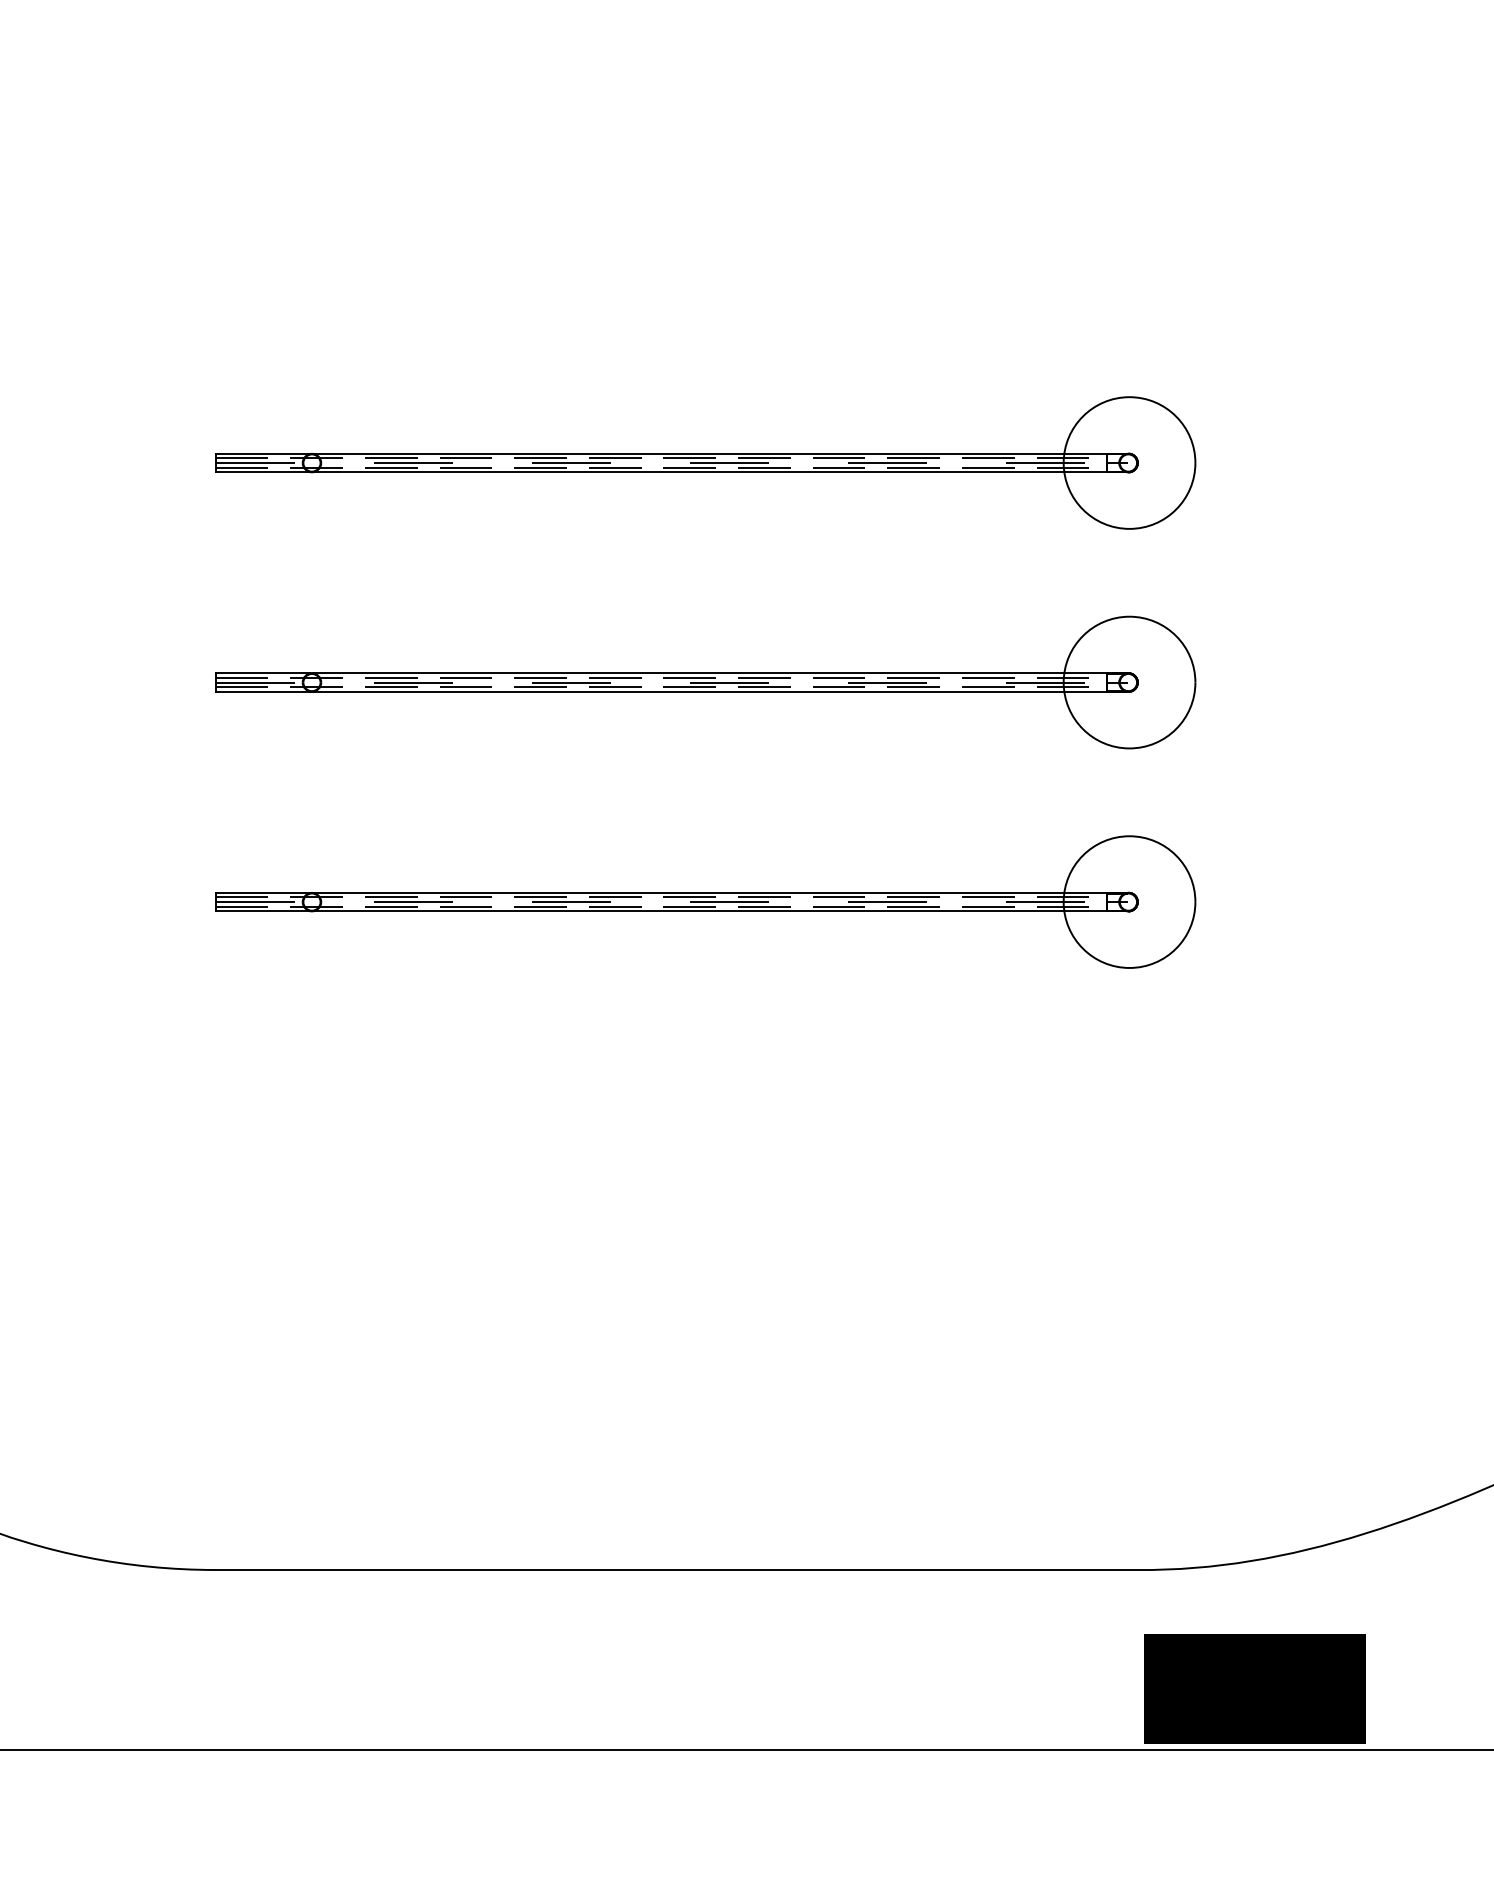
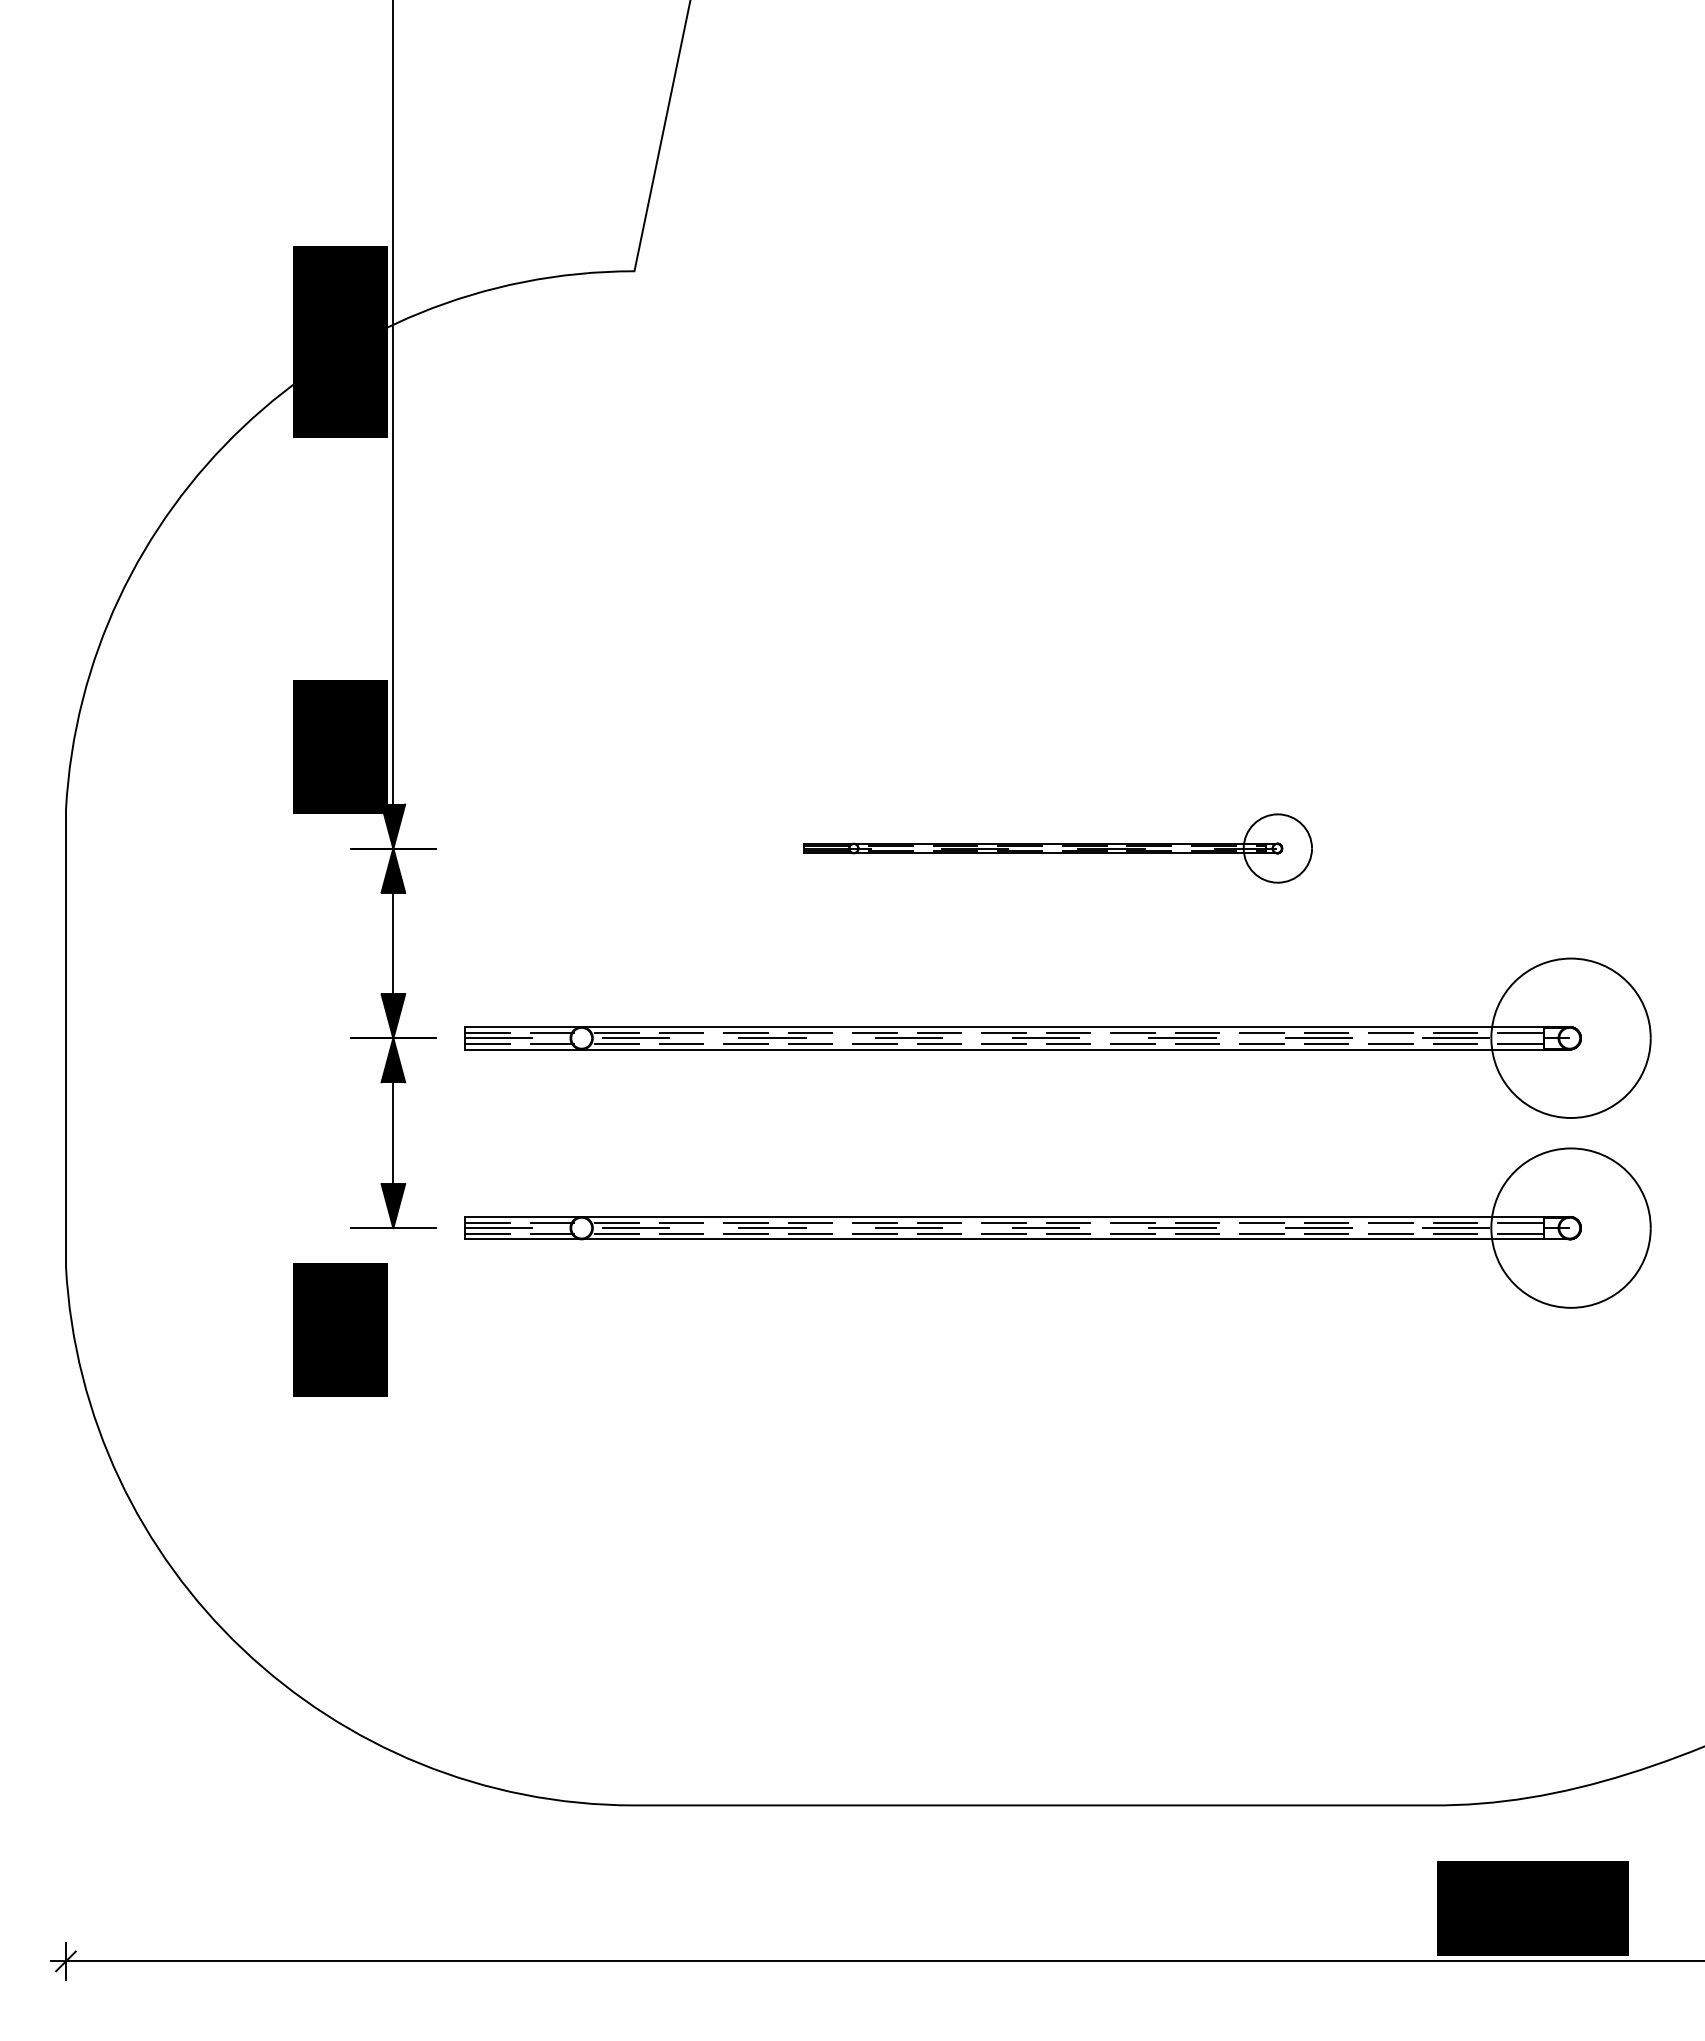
part: (705, 462) -> (1057, 848), size x0.6
part: (705, 682) -> (1057, 1038), size x1.4
part: (705, 901) -> (1057, 1227), size x1.4

